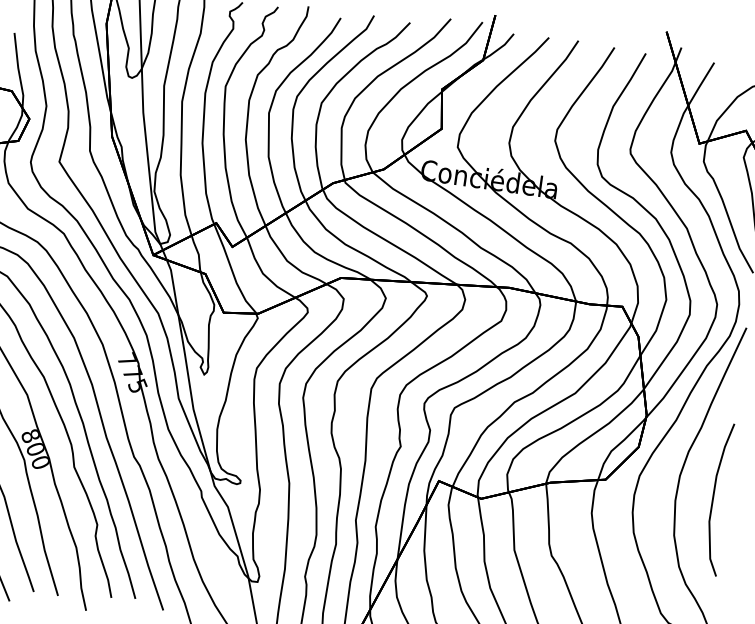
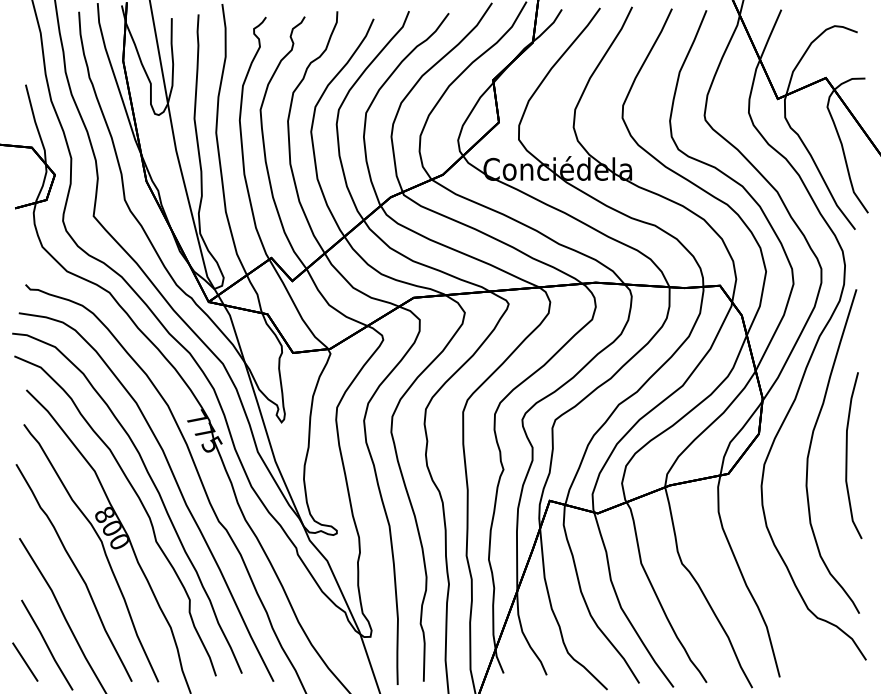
curve: (713, 498) -> (847, 455), moved

